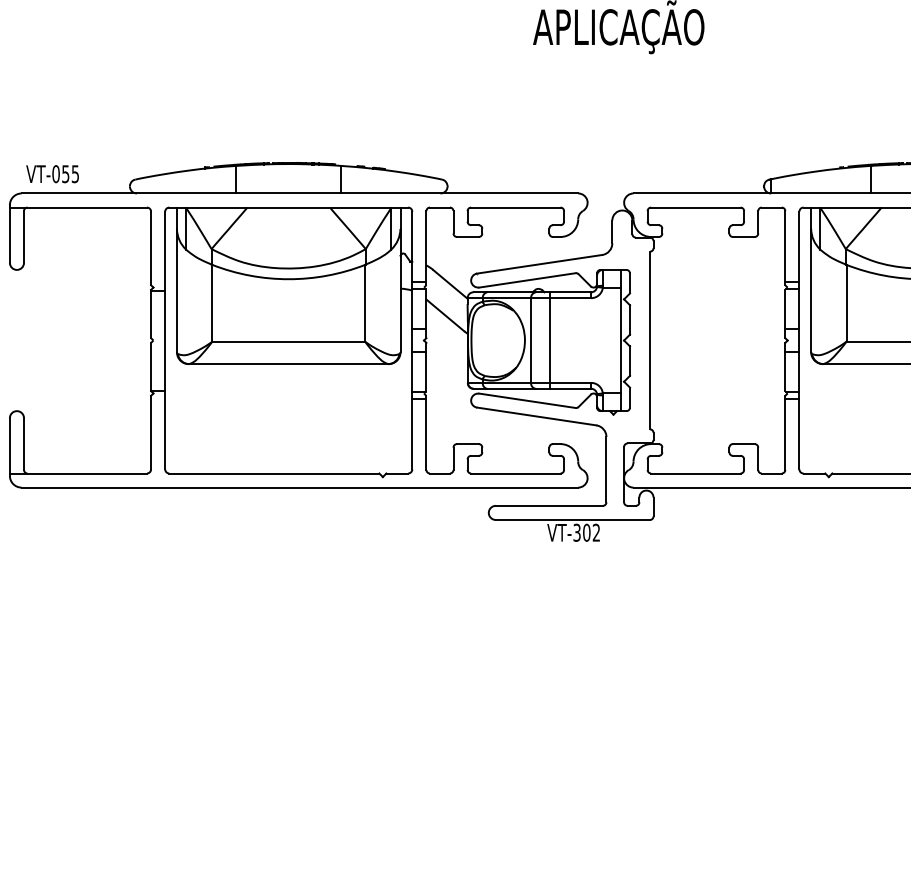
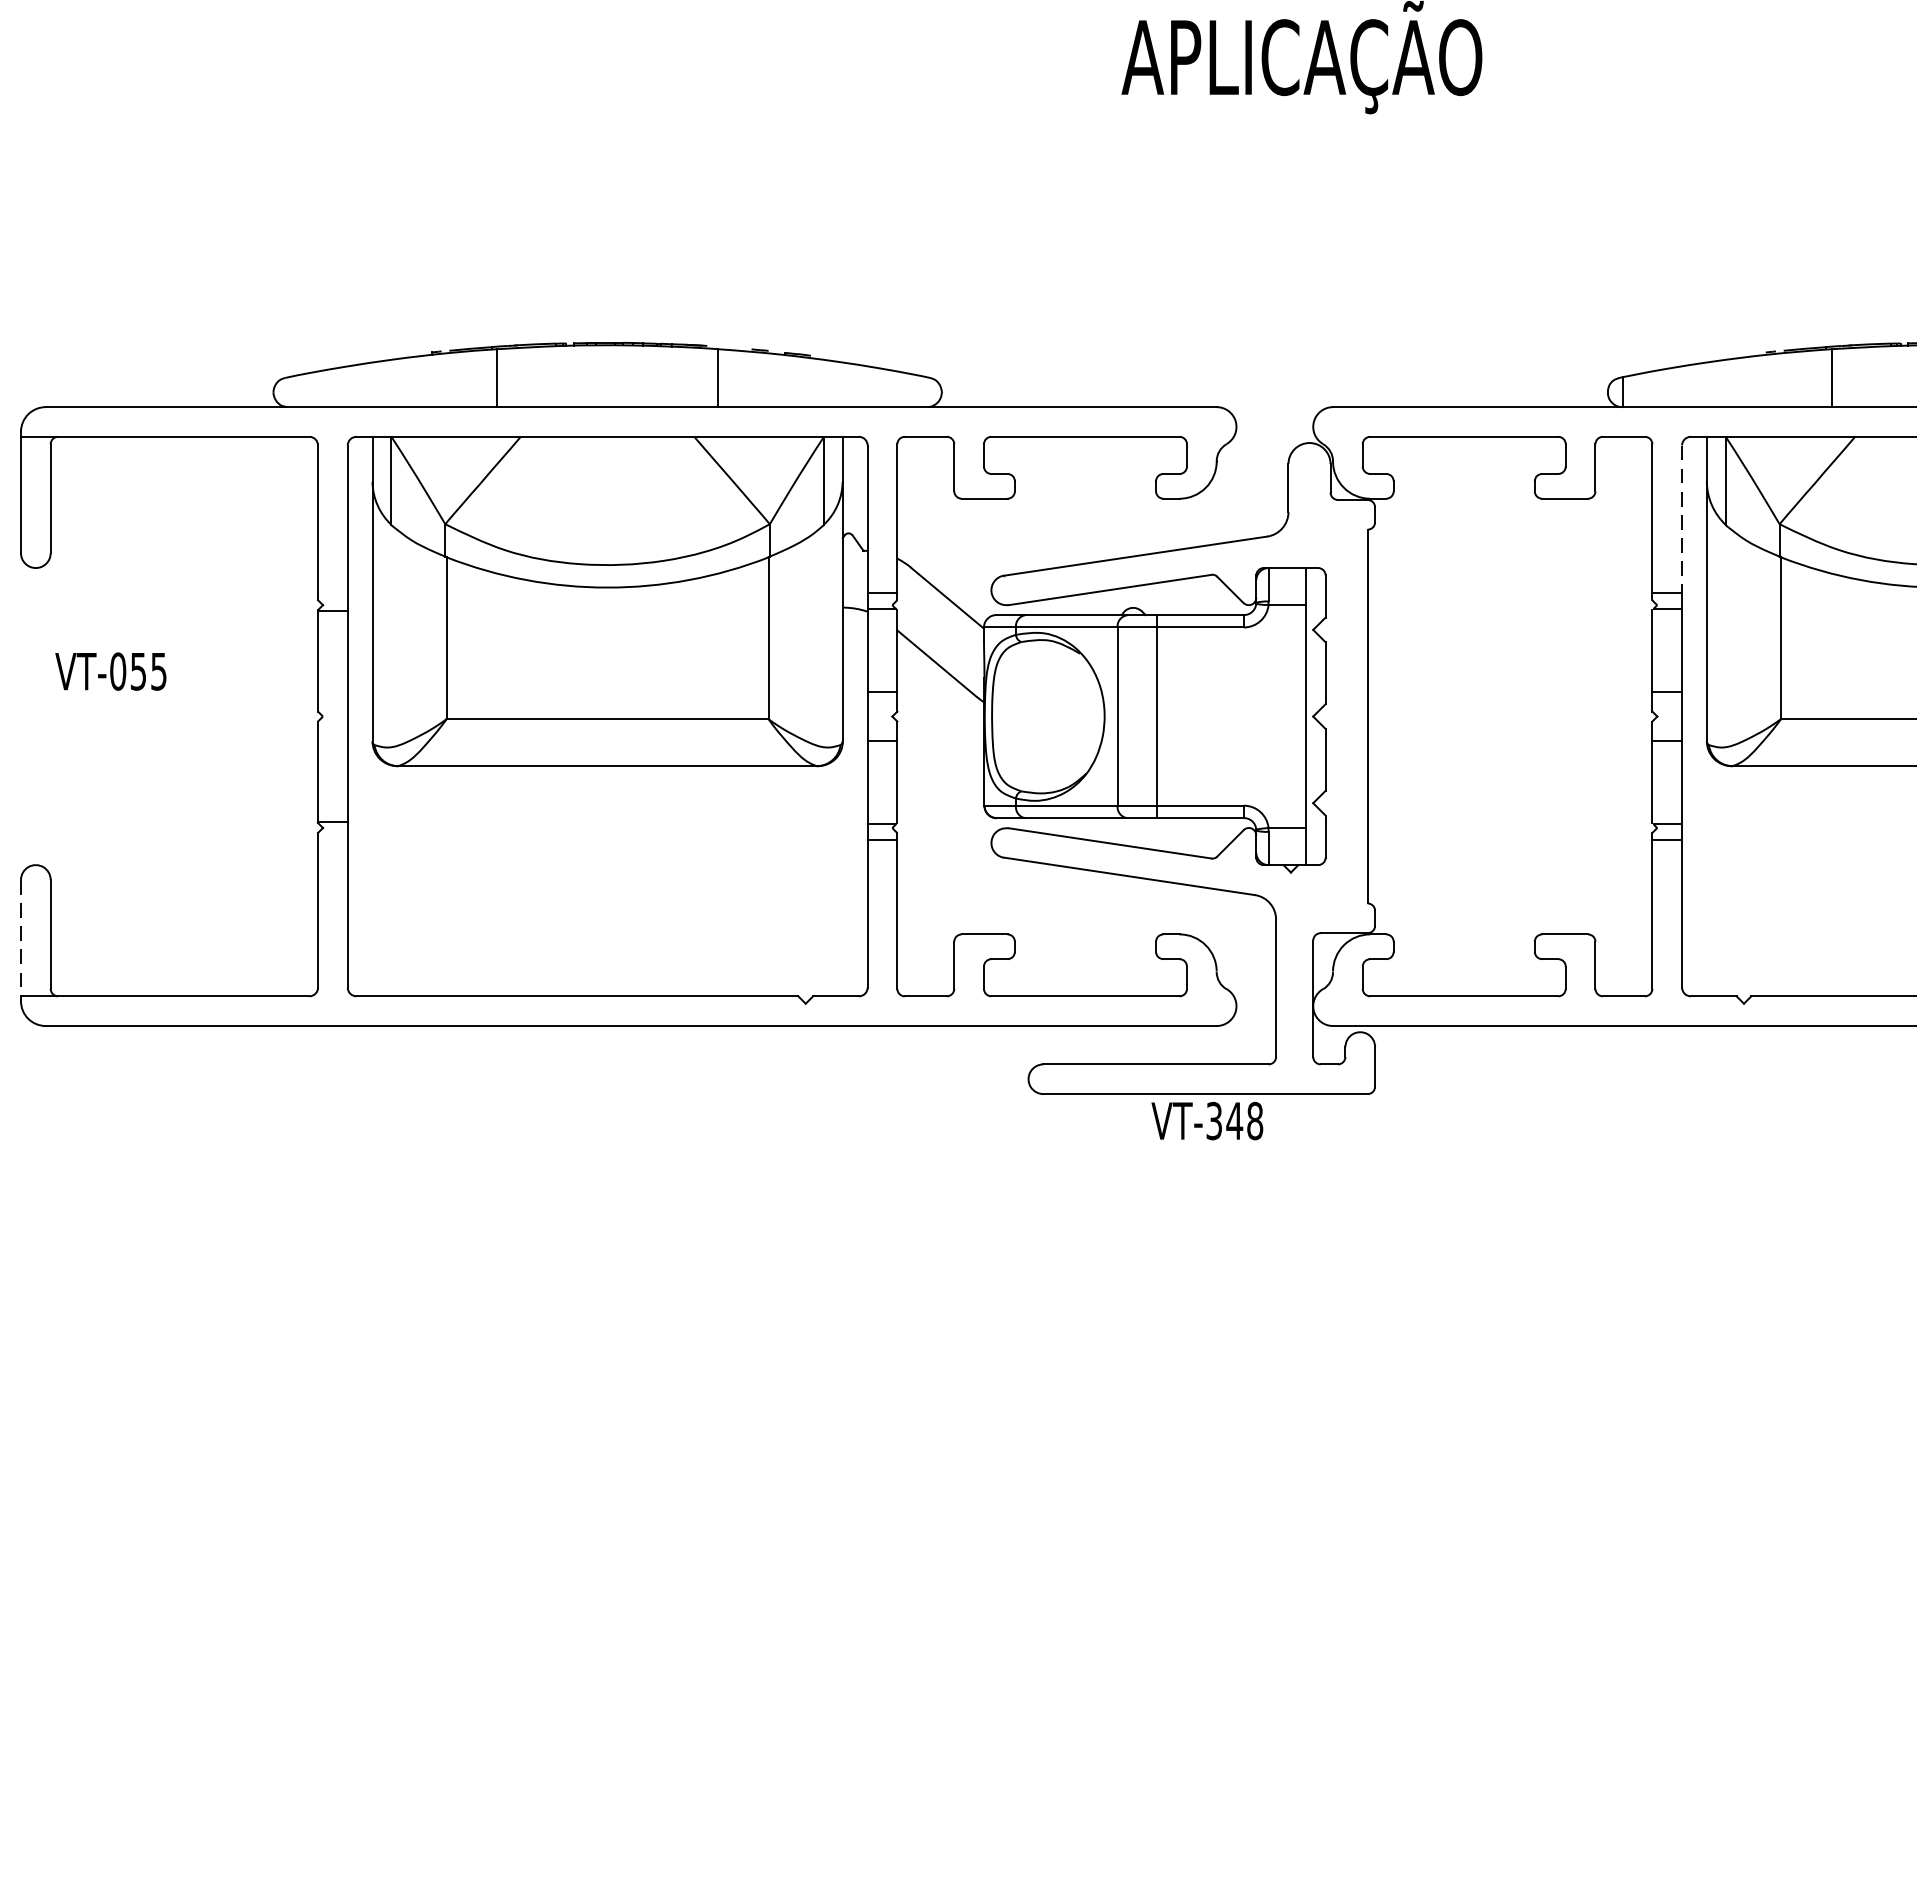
text: (52, 174) -> (110, 672), moved
line: (799, 247) -> (1682, 520), solid -> dashed
line: (9, 445) -> (20, 937), solid -> dashed
text: (591, 532) -> (1244, 1120), VT-302 -> VT-348

